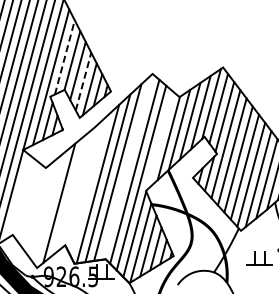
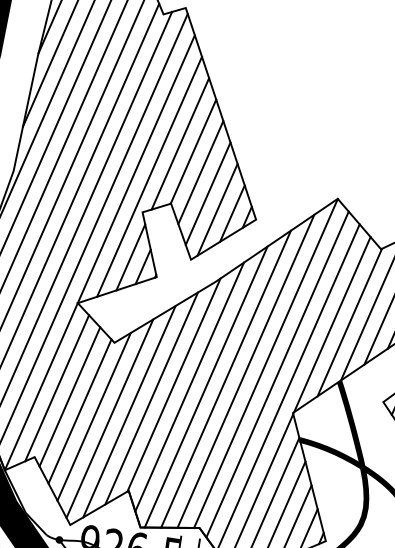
line: (64, 56) -> (180, 142), dashed -> solid
line: (83, 81) -> (208, 193), dashed -> solid
line: (159, 140) -> (331, 323), added
line: (127, 166) -> (265, 362), added
line: (80, 185) -> (173, 384), added
line: (89, 185) -> (190, 387), added
line: (70, 194) -> (152, 398), added
line: (19, 196) -> (57, 387), added
line: (26, 200) -> (69, 397), added
line: (33, 206) -> (80, 410), added
line: (40, 208) -> (93, 416), added
line: (49, 208) -> (109, 418), added

